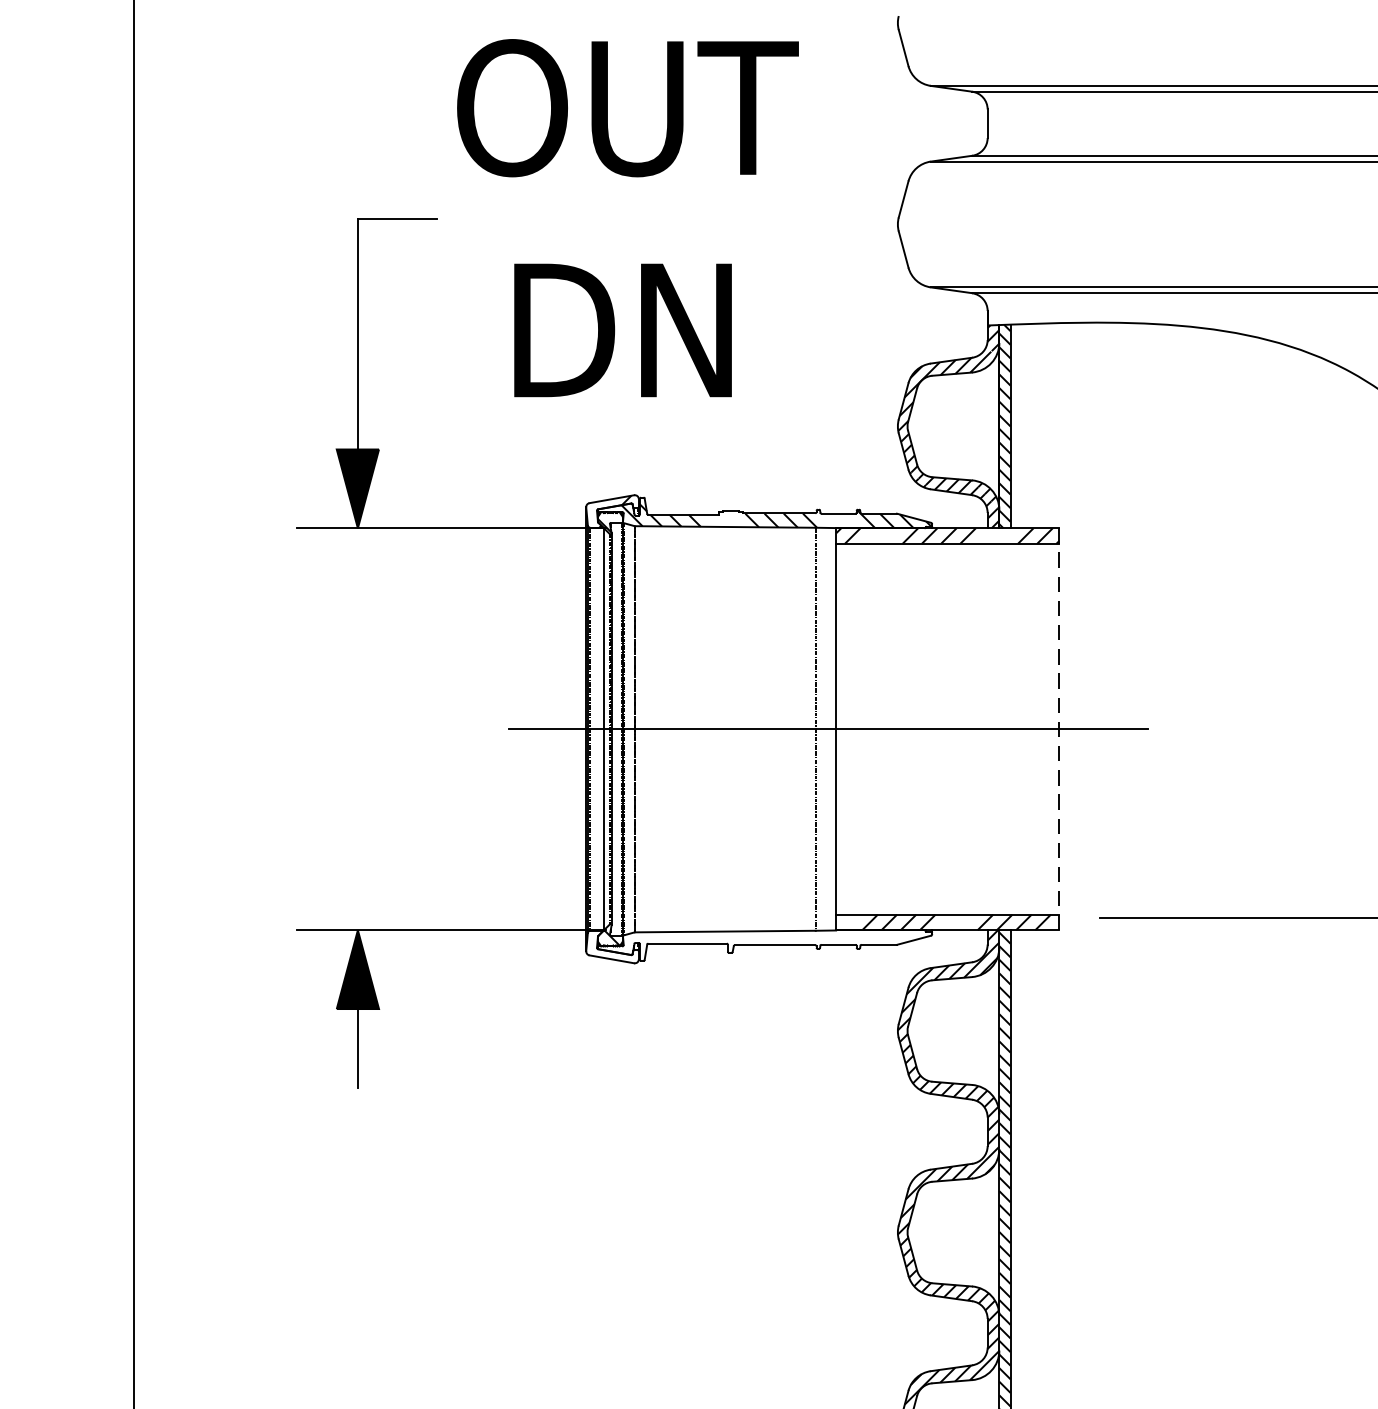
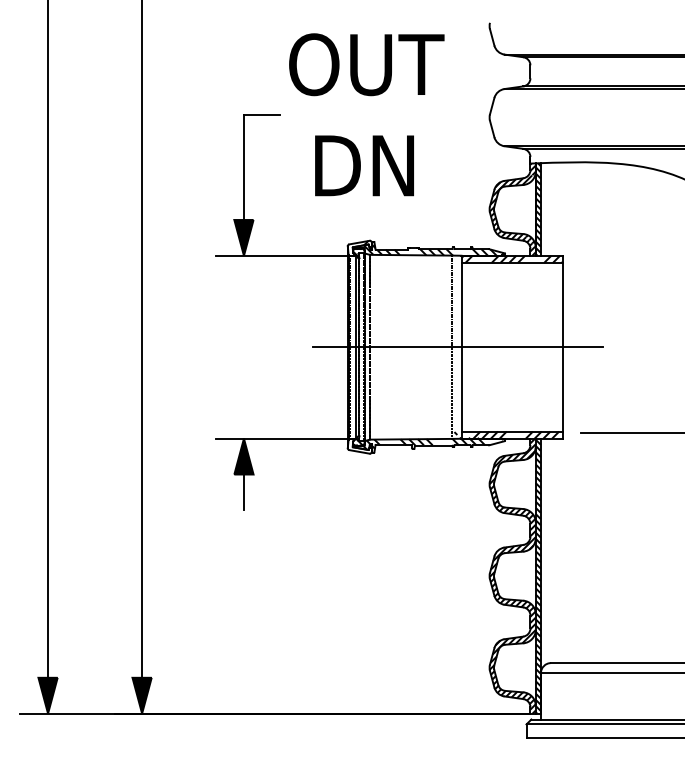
line: (1058, 729) -> (562, 347), dashed -> solid
hatch: (743, 934) -> (419, 440), added

